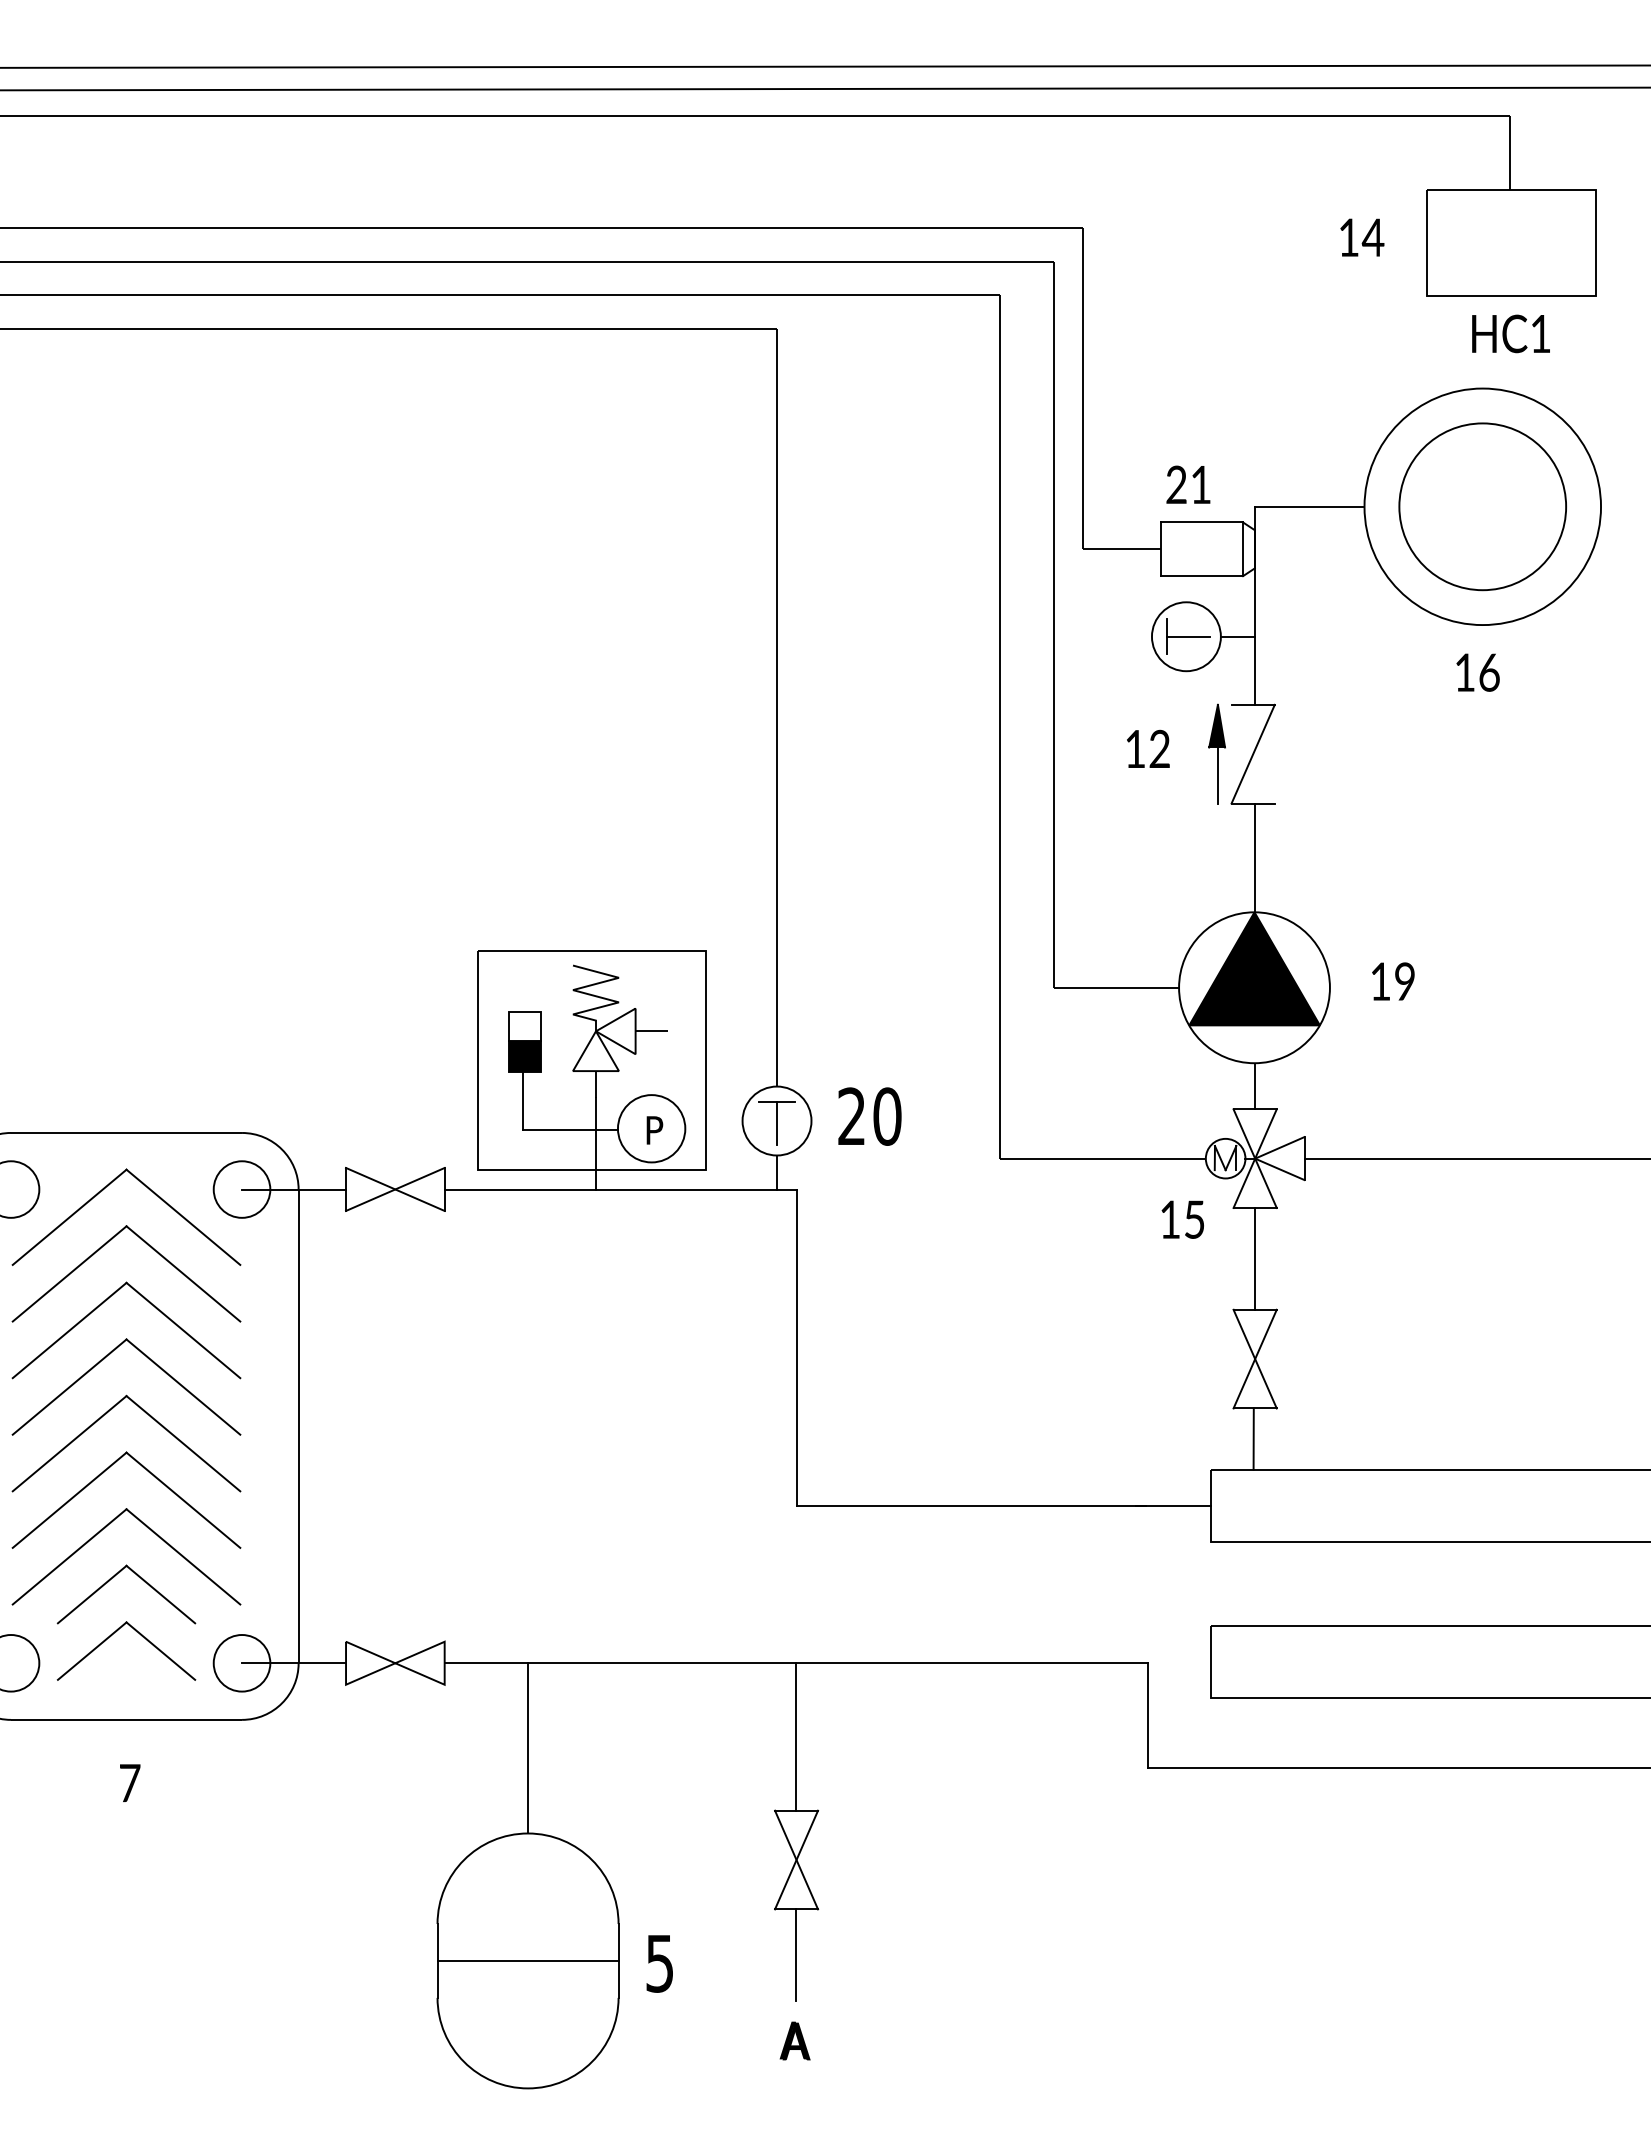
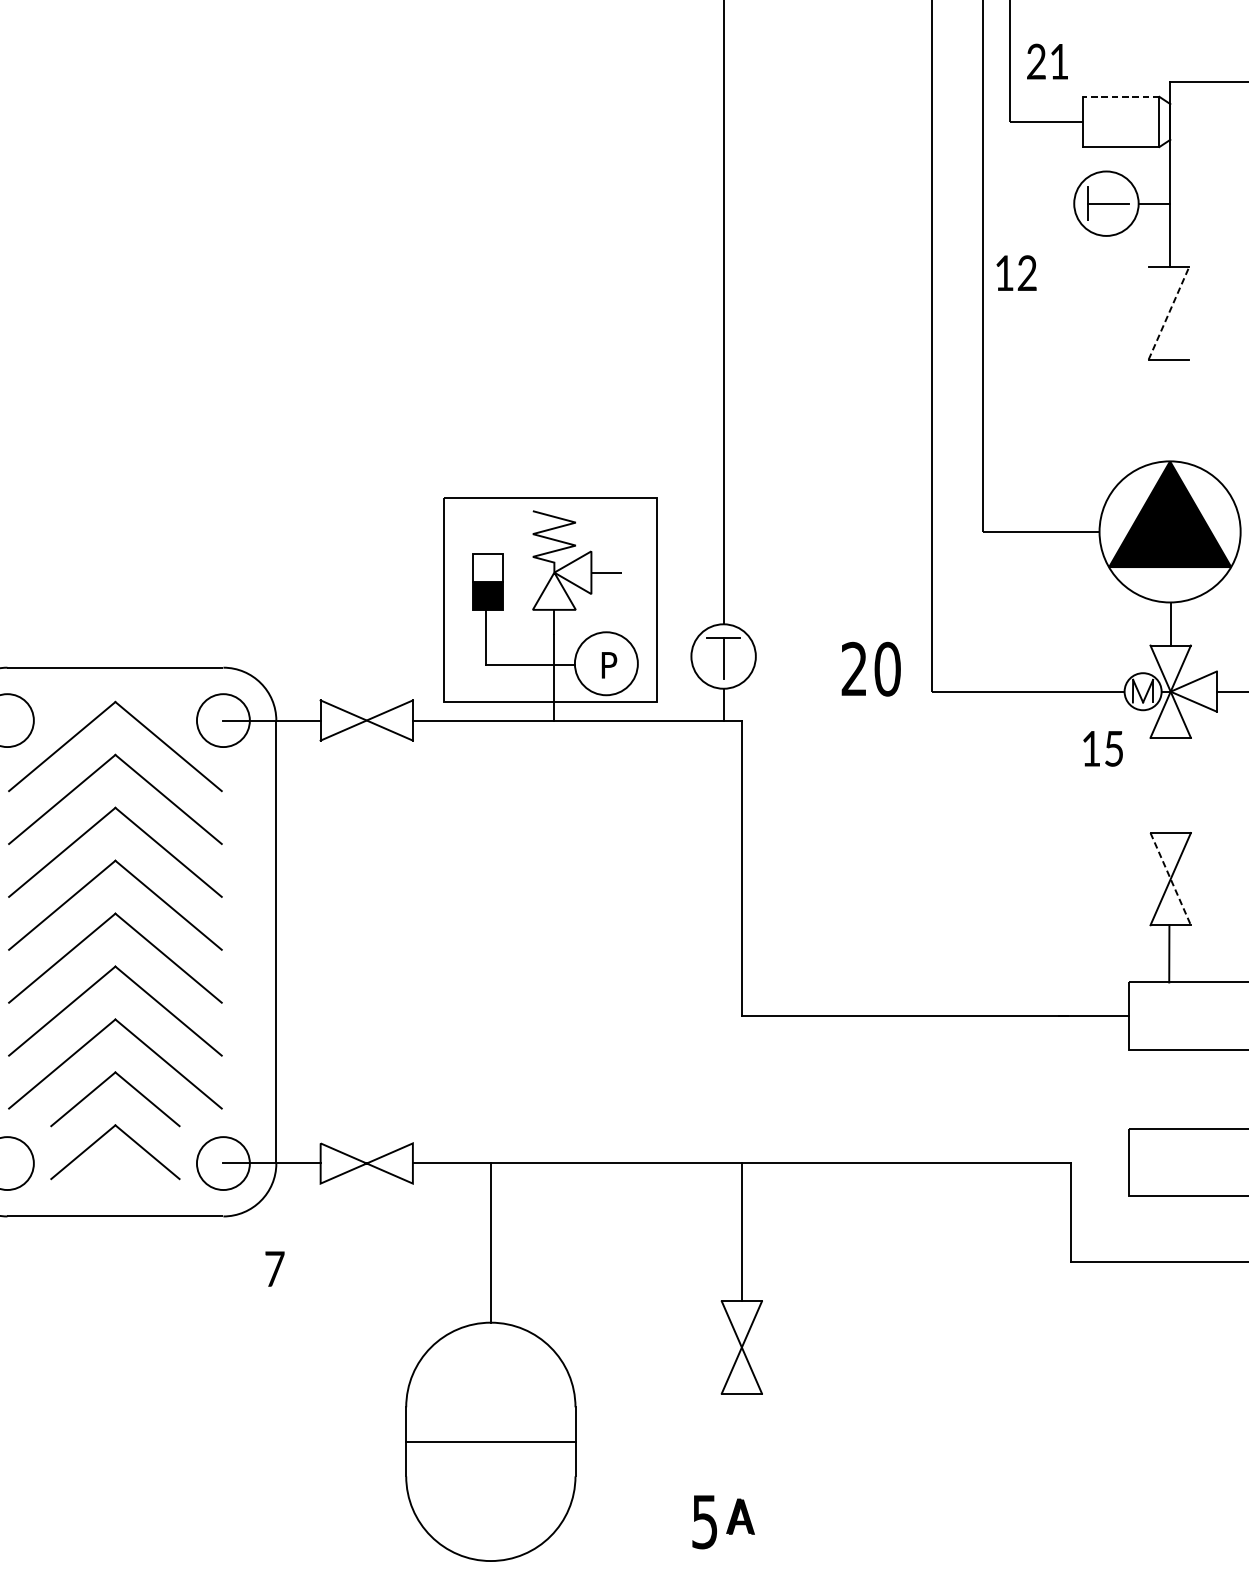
text: (1188, 484) -> (1047, 61), moved
line: (1202, 522) -> (1121, 96), solid -> dashed
text: (1148, 748) -> (1016, 272), moved
part: (1216, 753) -> (1134, 312), removed
line: (1253, 754) -> (1169, 313), solid -> dashed
line: (1254, 857) -> (1170, 410), removed
text: (869, 1116) -> (870, 669), moved
line: (1255, 1258) -> (1171, 785), removed
line: (1255, 1359) -> (1171, 879), solid -> dashed
text: (130, 1782) -> (275, 1268), moved
line: (796, 1955) -> (741, 1436), removed
text: (659, 1963) -> (704, 1521), moved

